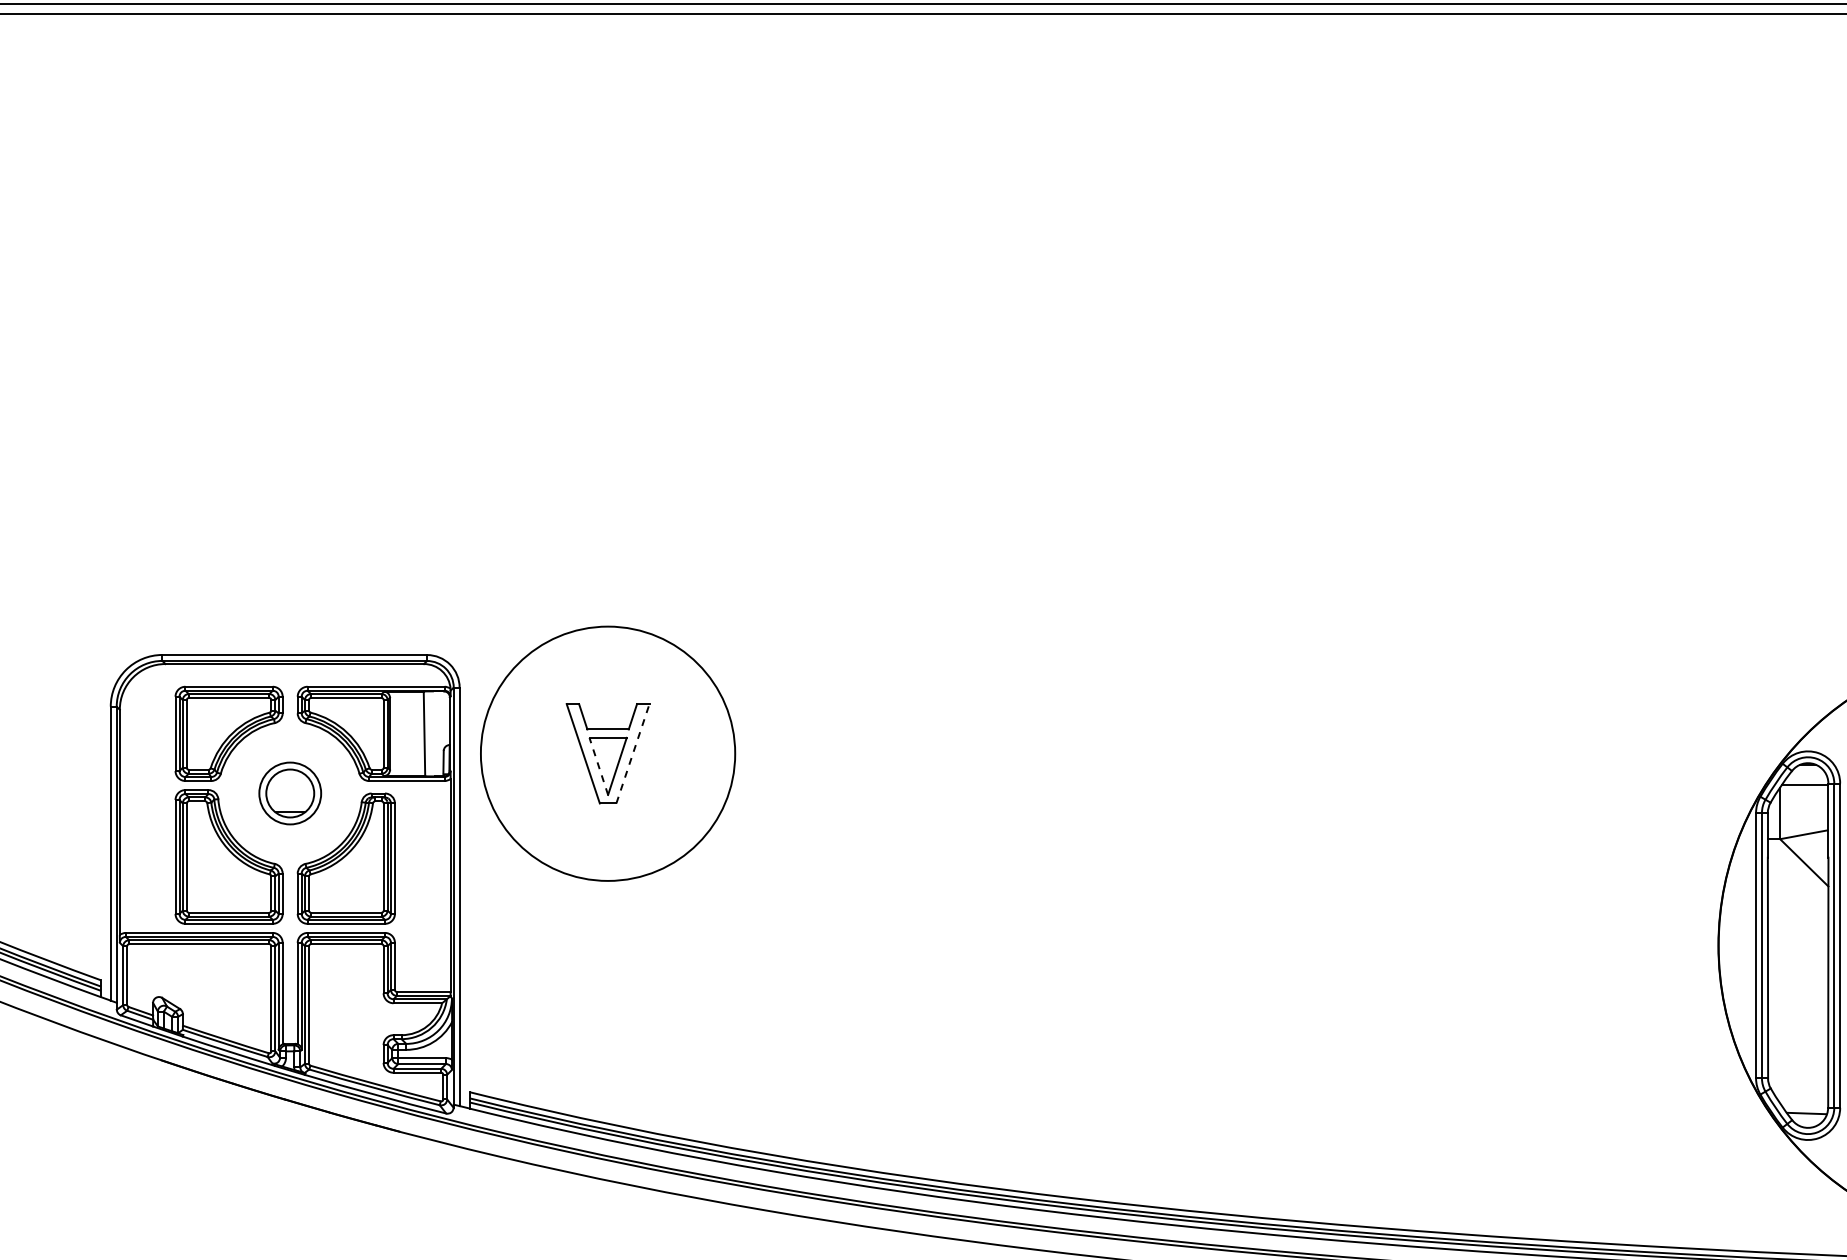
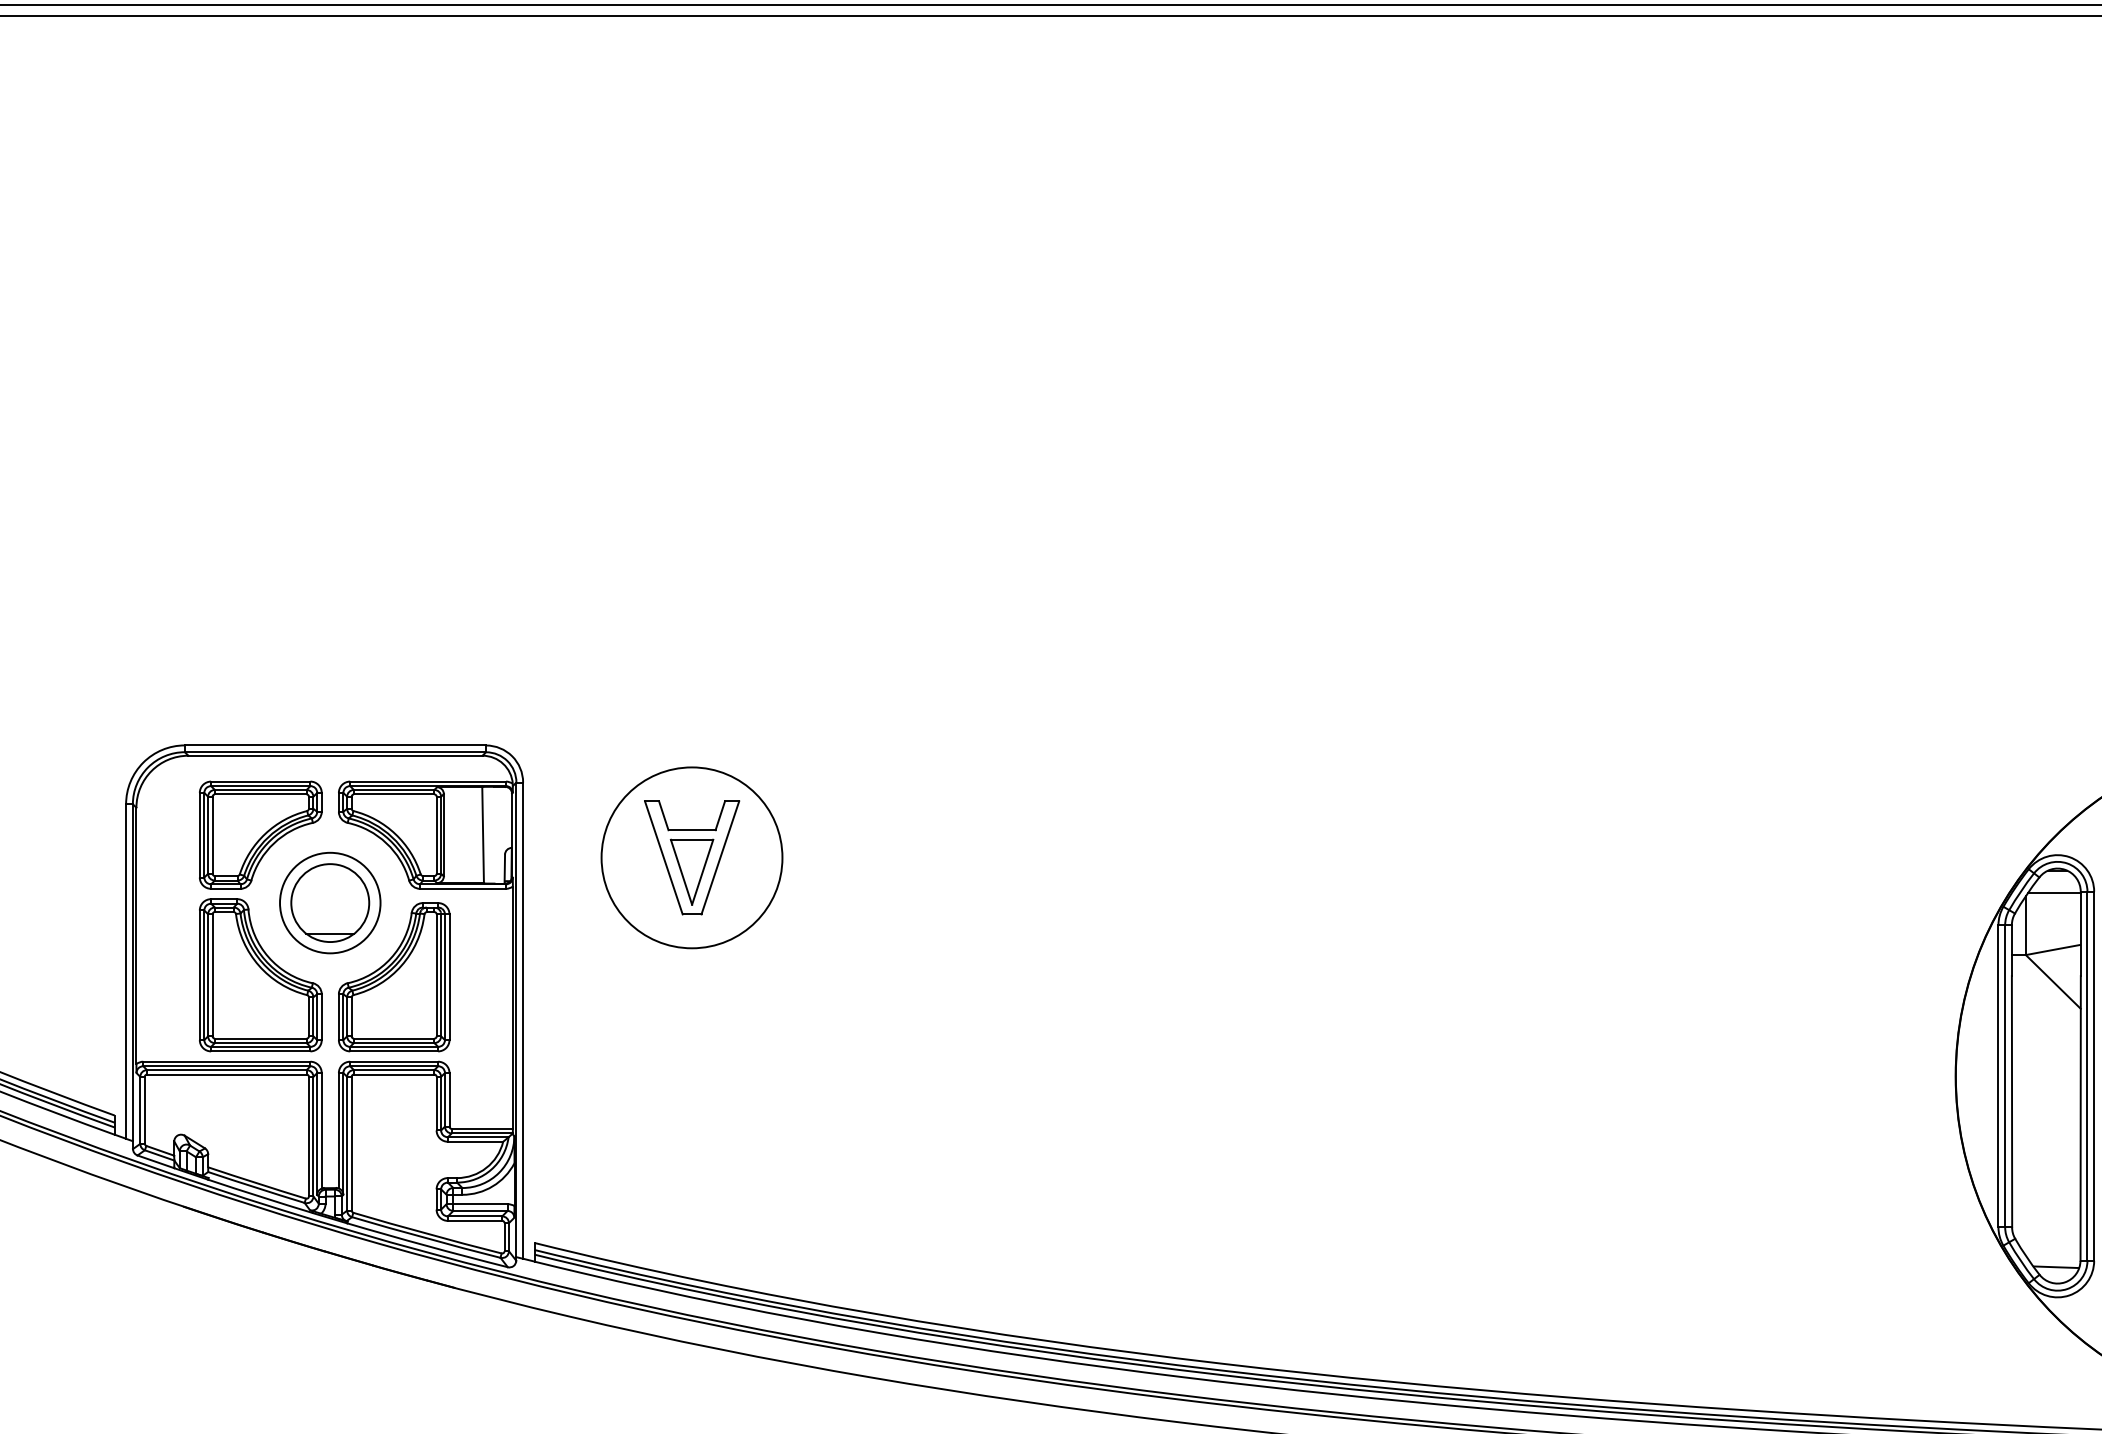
circle: (607, 753) -> (691, 857), size x0.62
line: (633, 753) -> (720, 857), dashed -> solid
line: (598, 765) -> (681, 871), dashed -> solid
part: (290, 793) -> (330, 903), size x1.43

